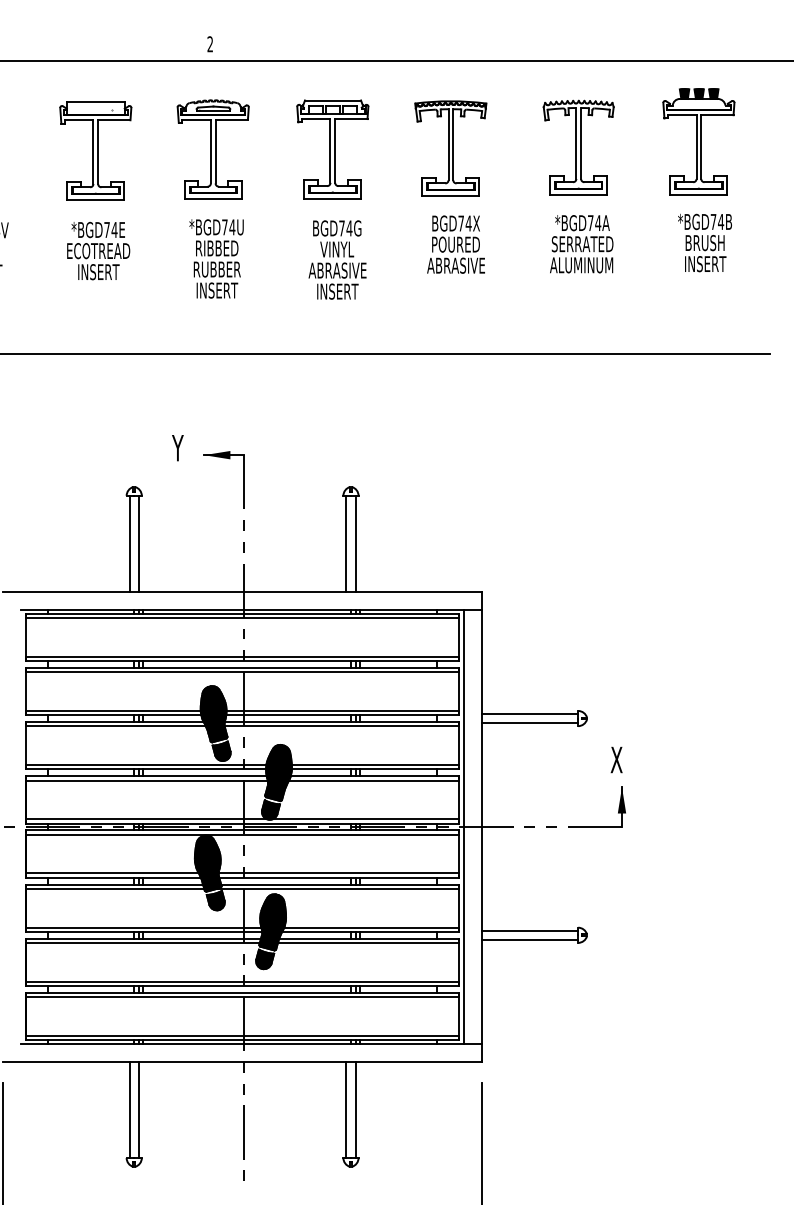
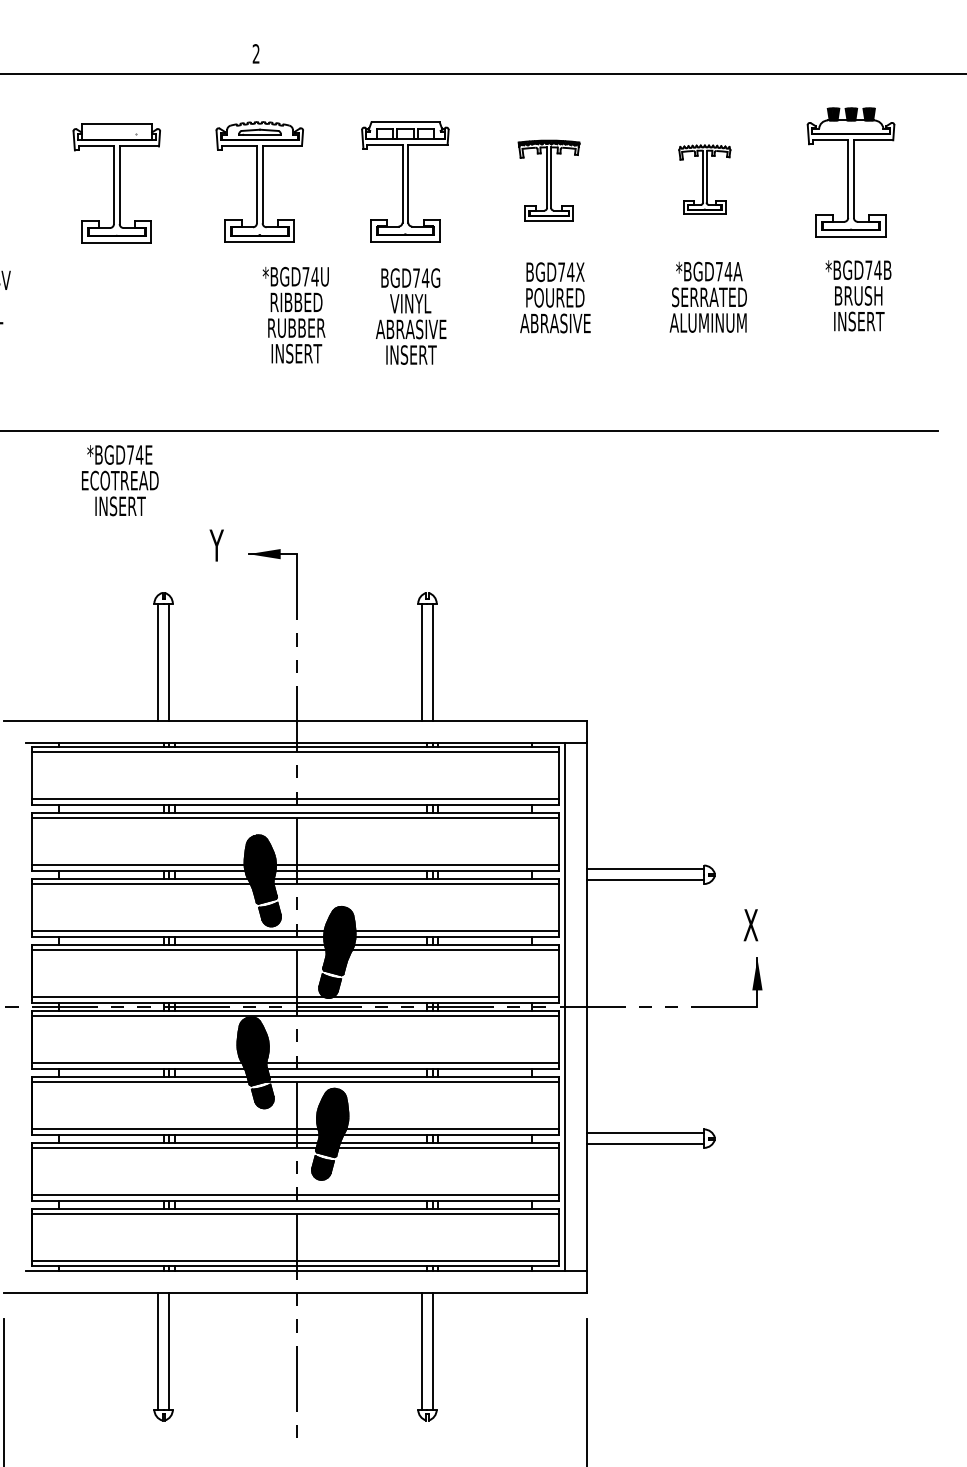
part: (578, 147) -> (704, 179), size x0.6
part: (450, 148) -> (548, 180), size x0.7
text: (98, 250) -> (120, 480), moved
text: (216, 258) -> (295, 314), moved

